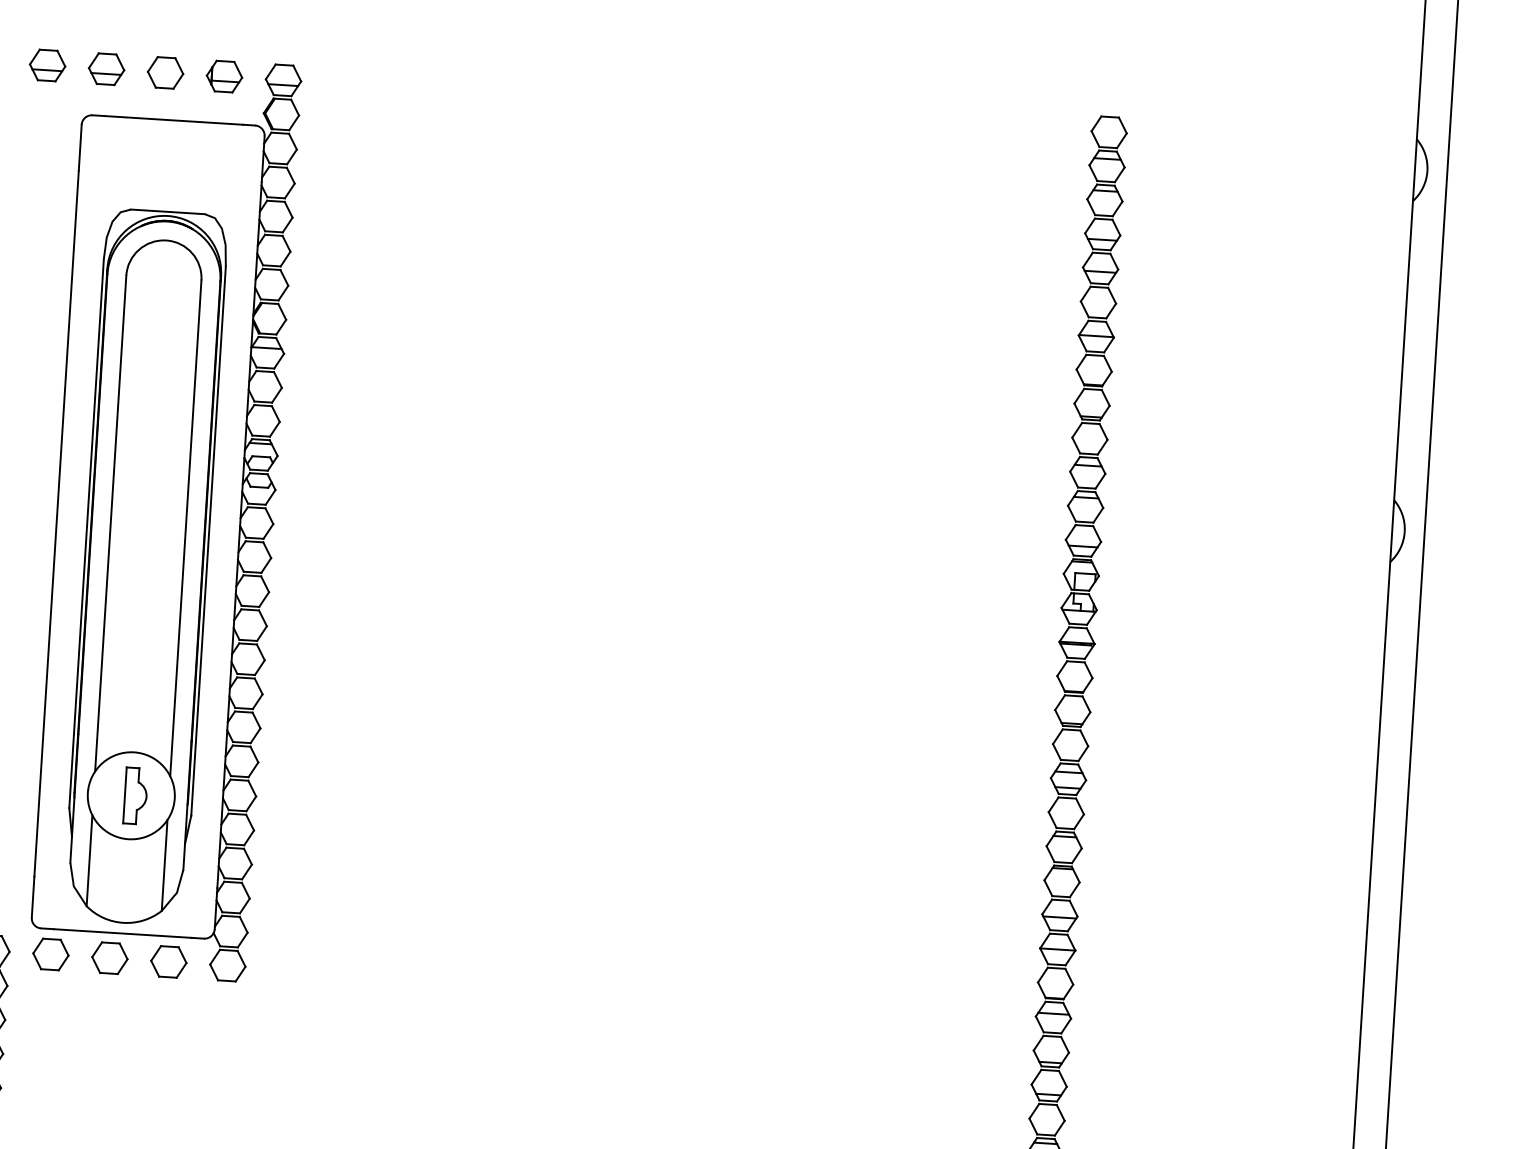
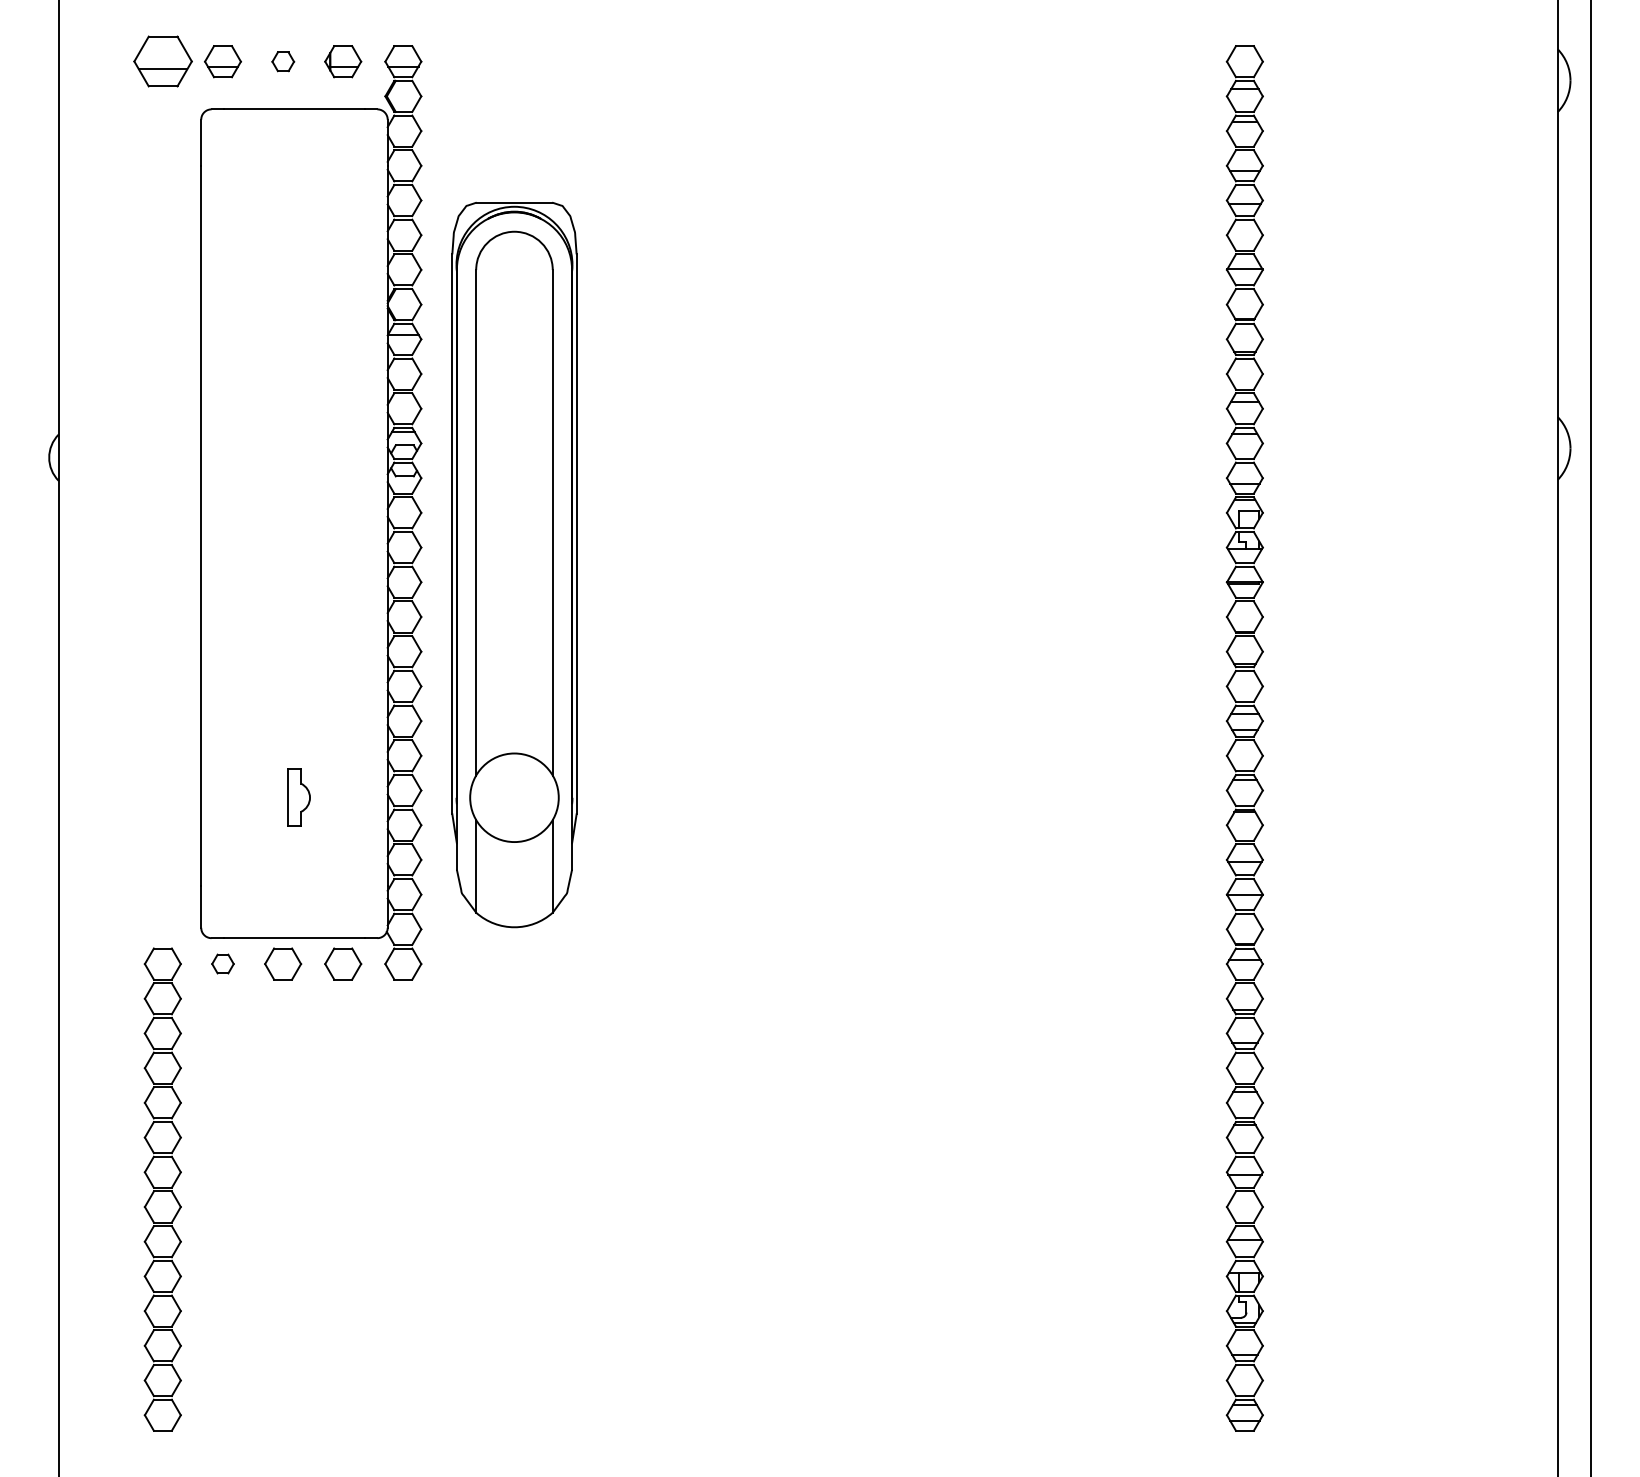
part: (47, 65) -> (162, 61), size x1.6
part: (165, 72) -> (283, 61), size x0.6
part: (145, 566) -> (514, 564), moved
part: (50, 953) -> (222, 963), size x0.6

